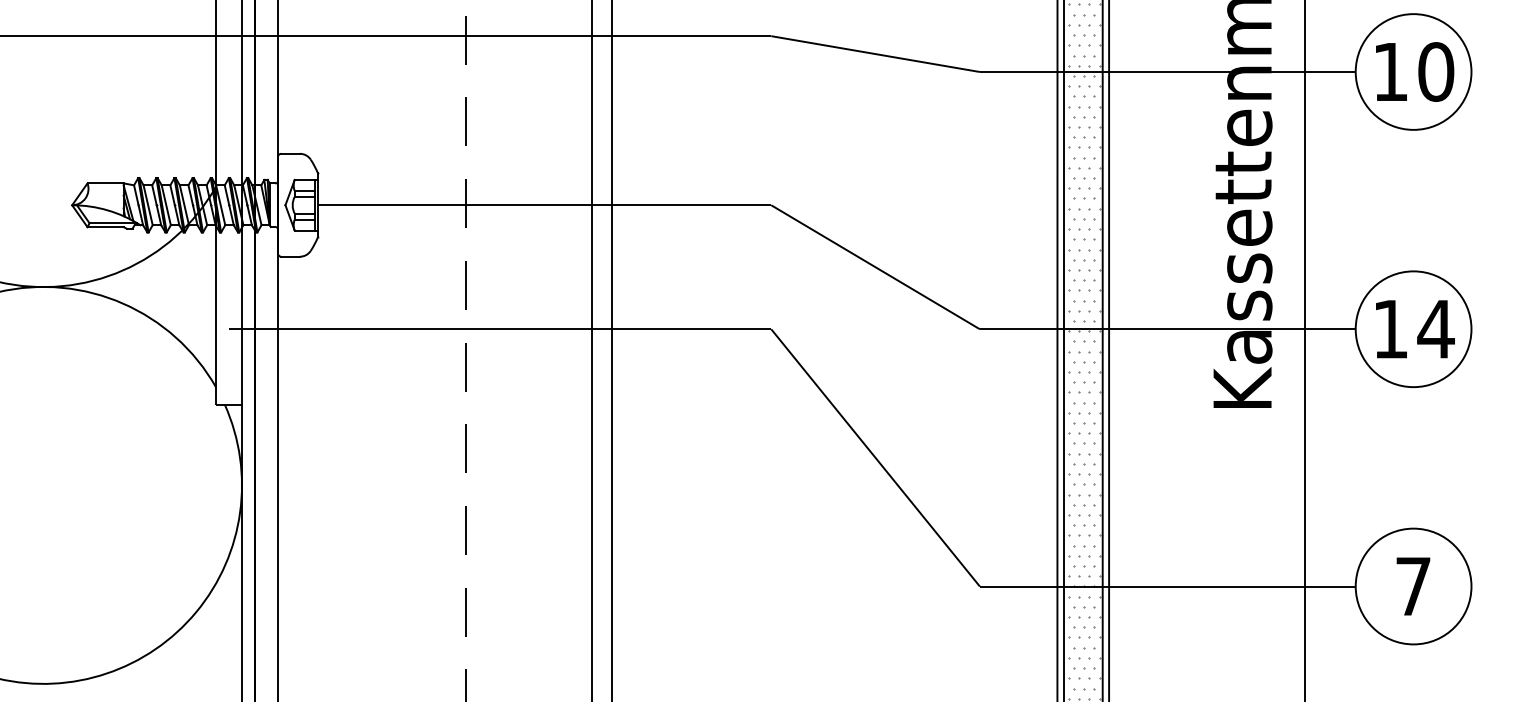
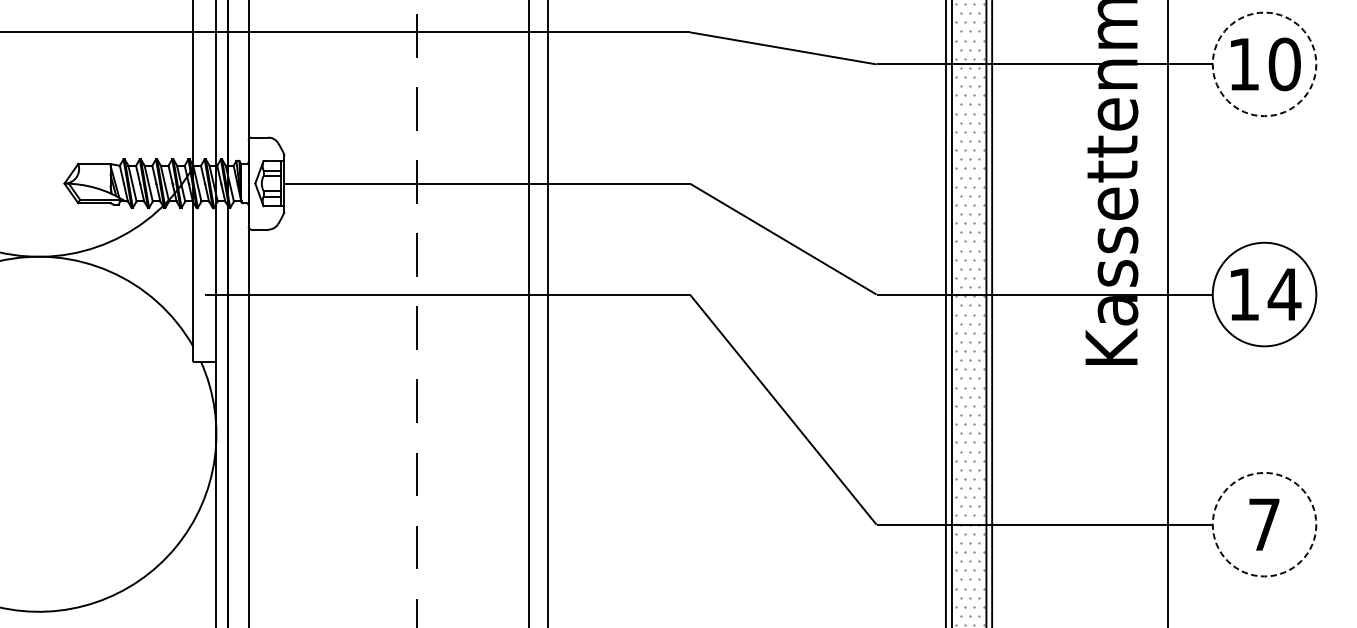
circle: (1413, 71) -> (1264, 63), solid -> dashed
circle: (1413, 586) -> (1264, 524), solid -> dashed

